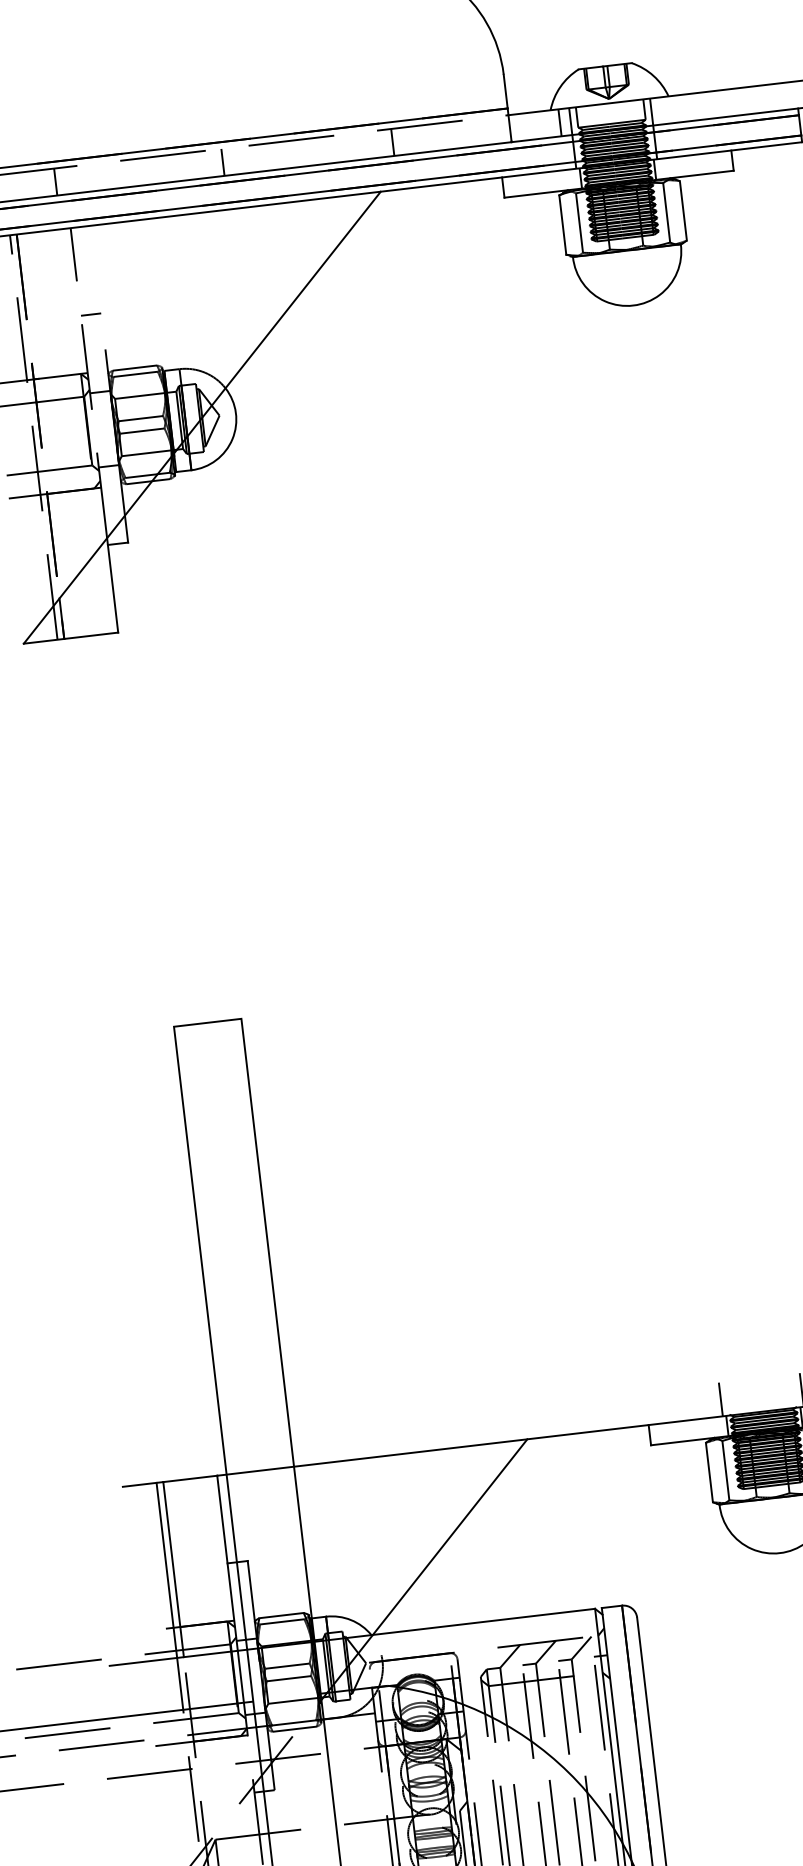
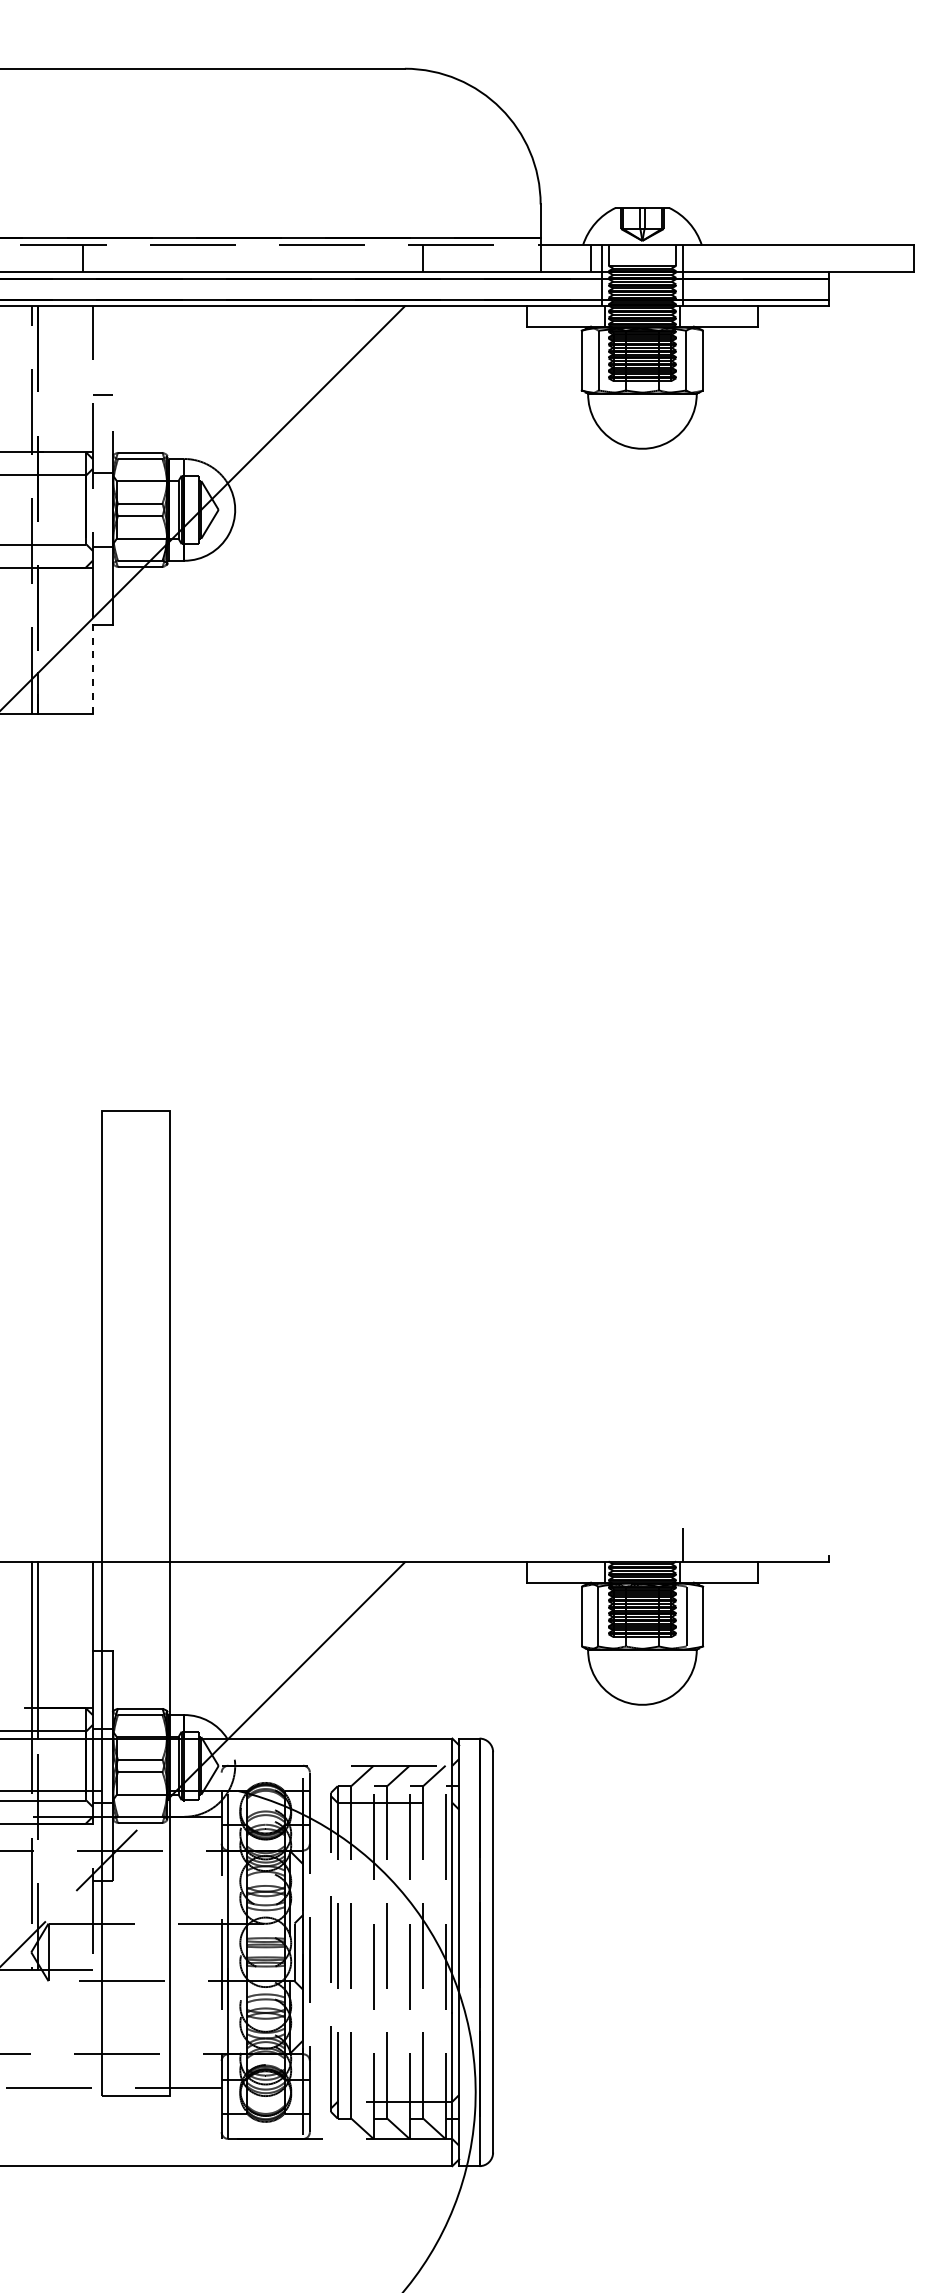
line: (222, 162) -> (251, 258), removed
line: (112, 585) -> (92, 666), solid -> dashed
line: (720, 1399) -> (601, 1545), removed

